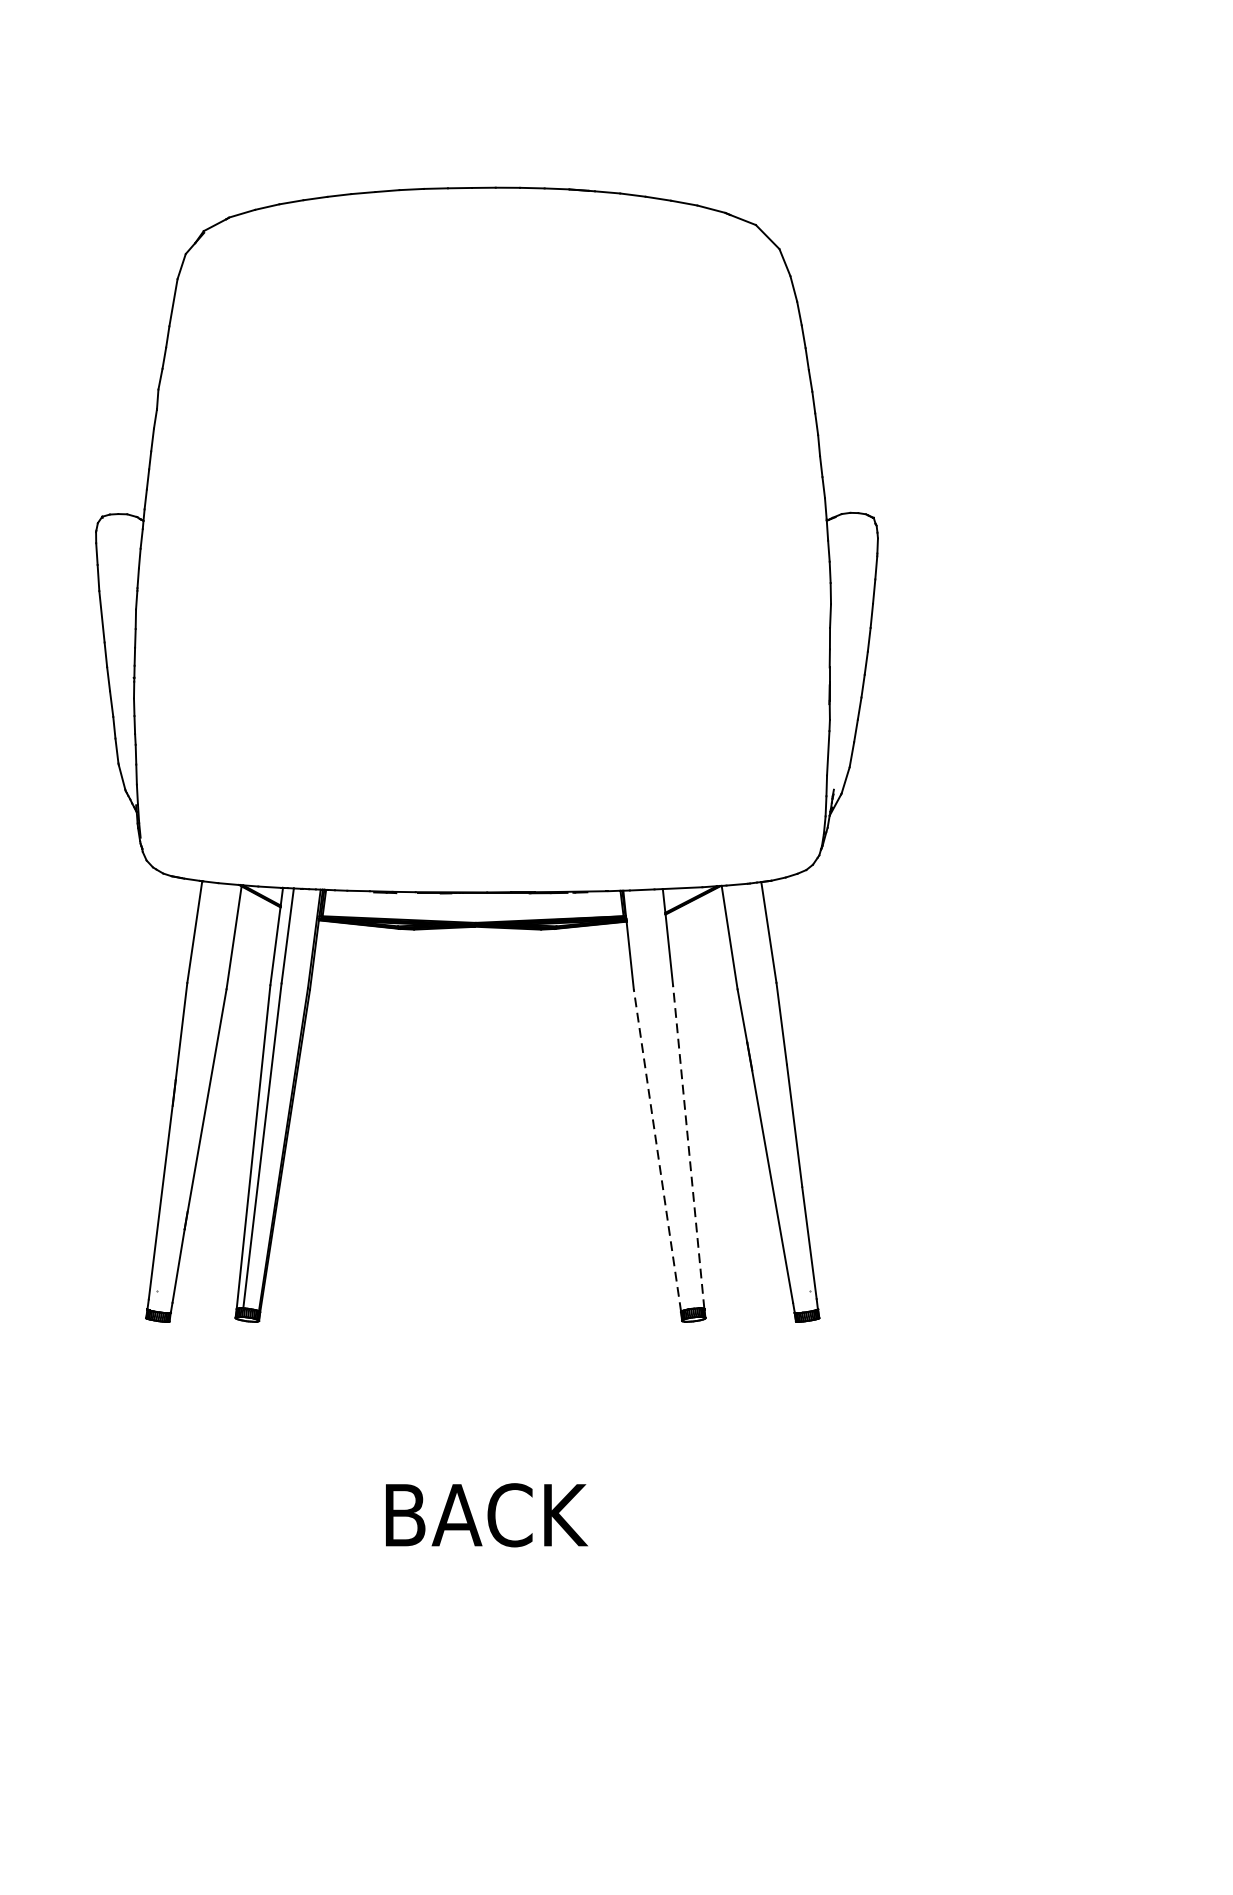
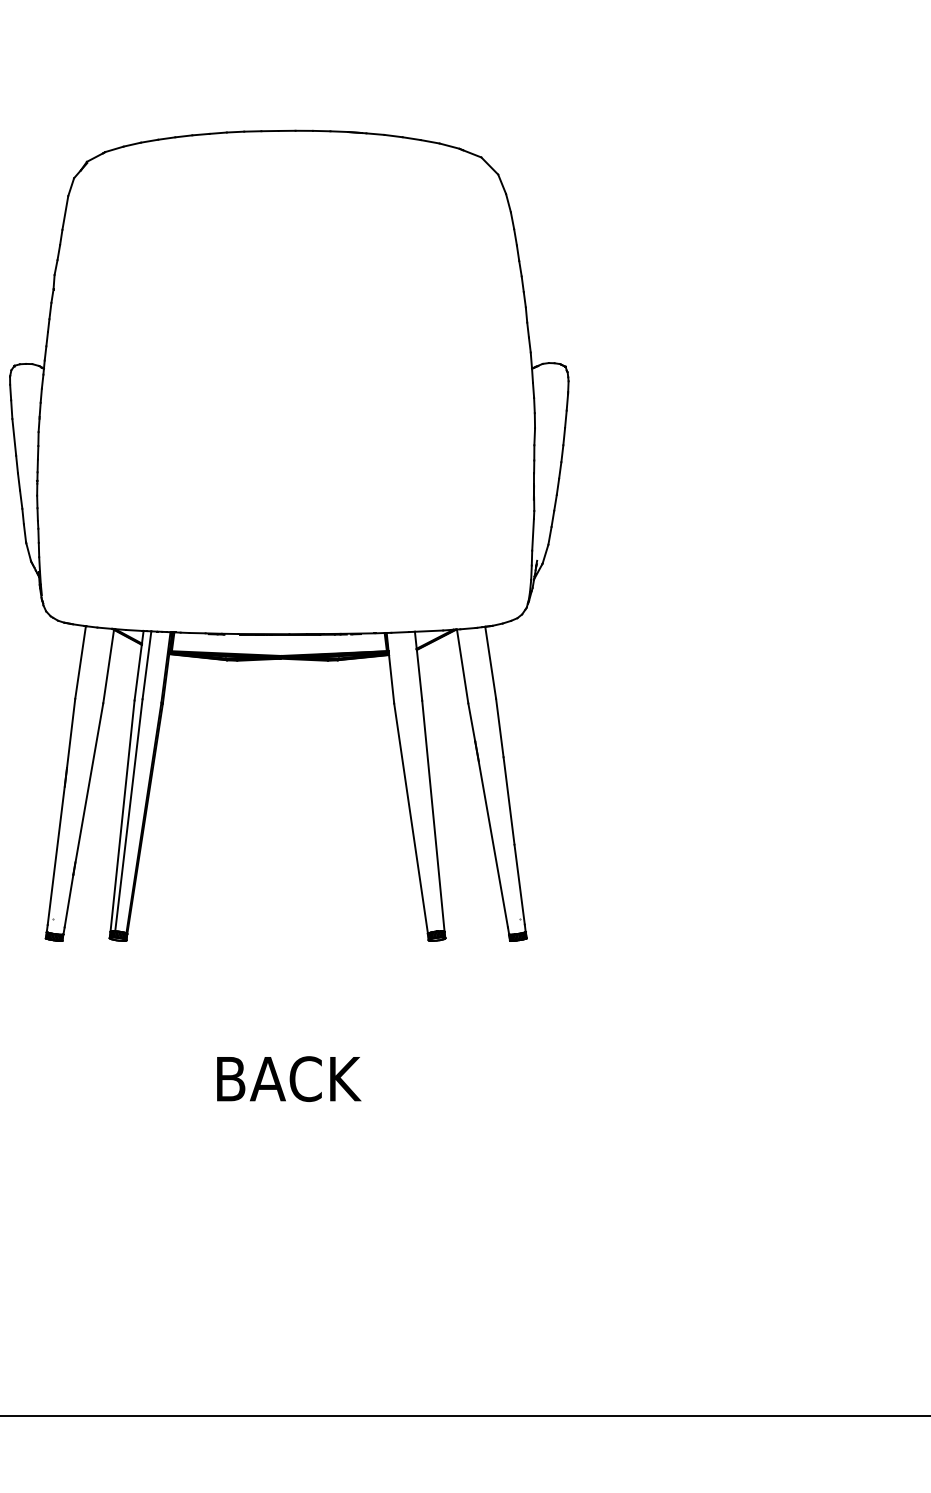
line: (688, 1146) -> (433, 815), dashed -> solid
line: (658, 1150) -> (411, 818), dashed -> solid

